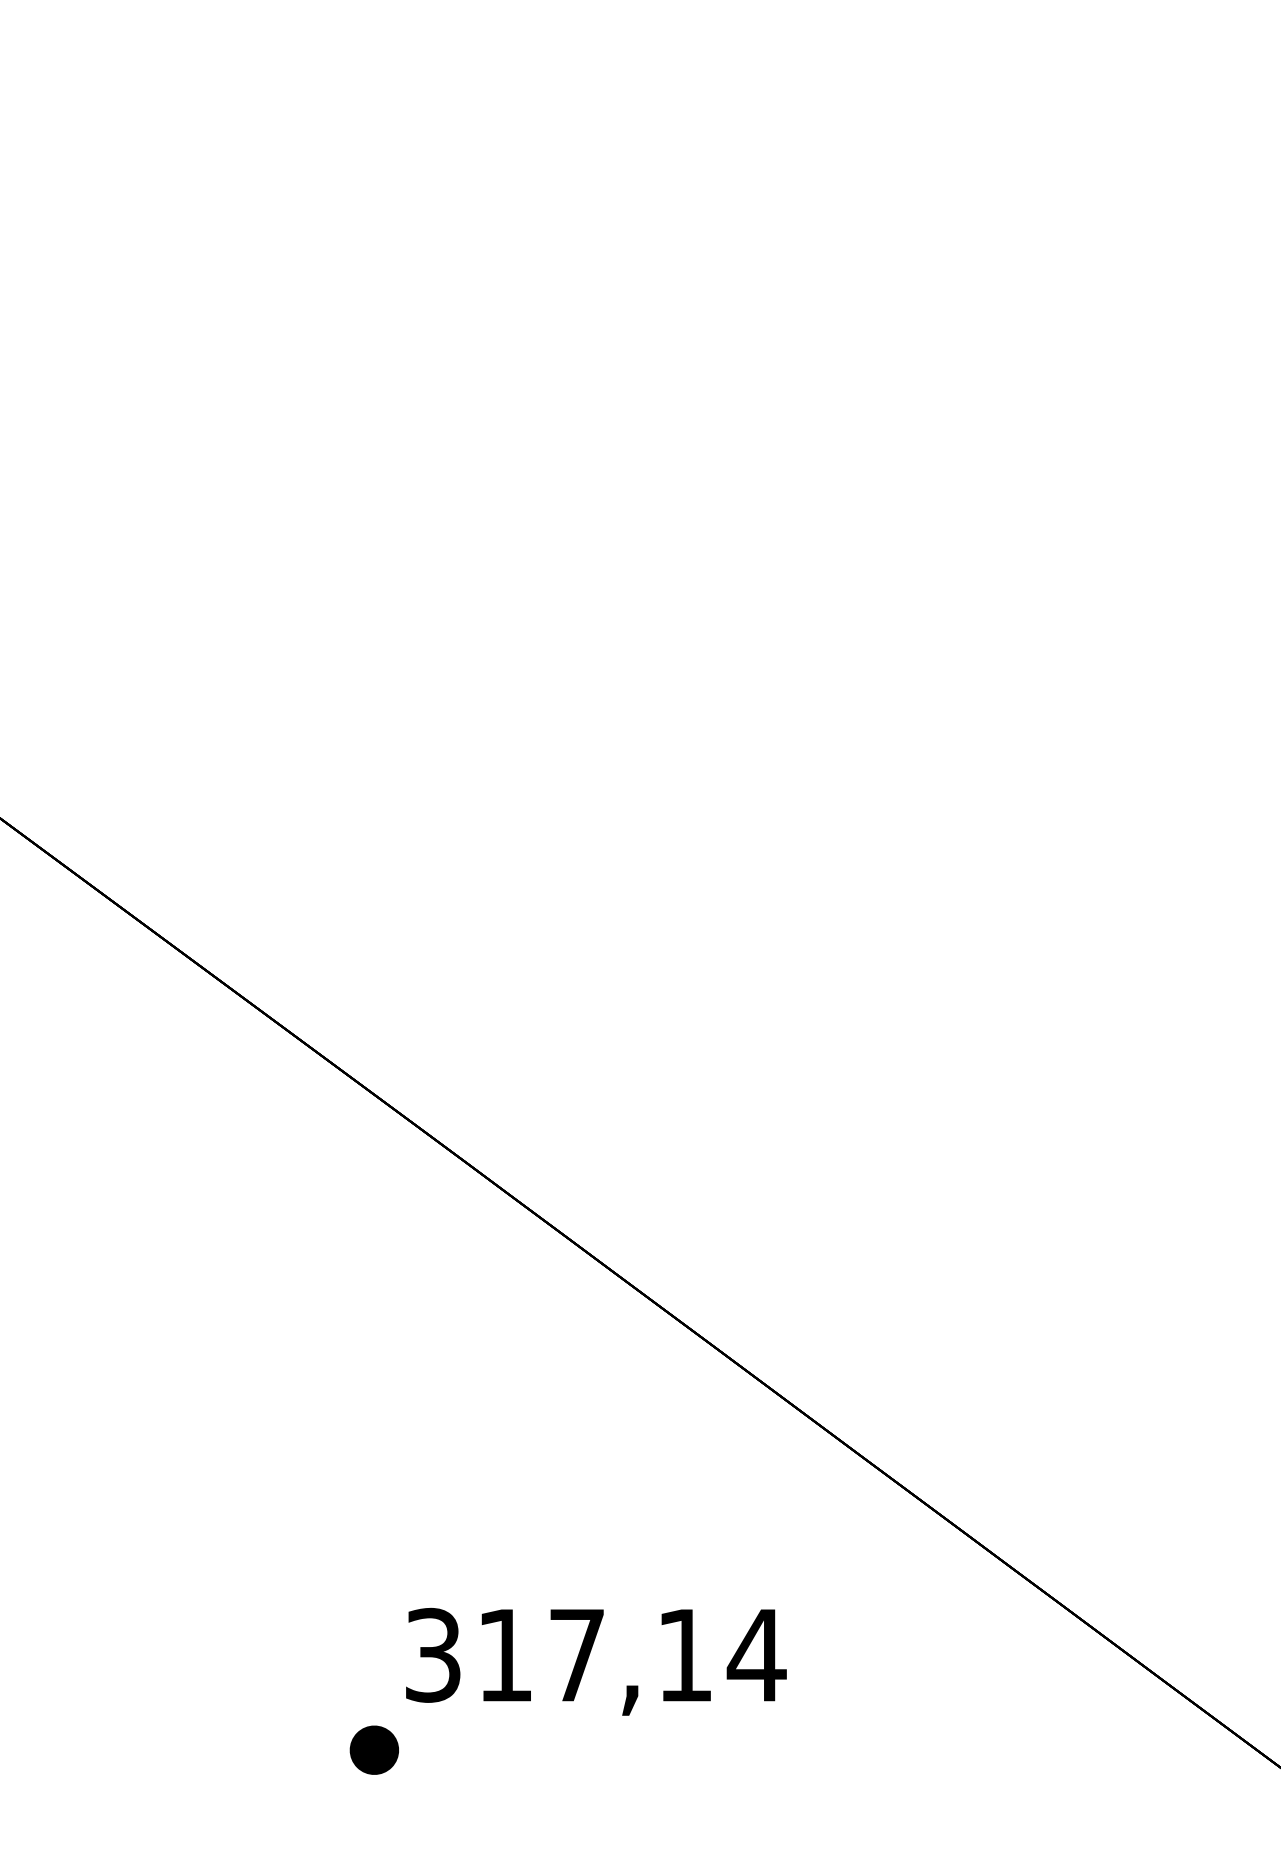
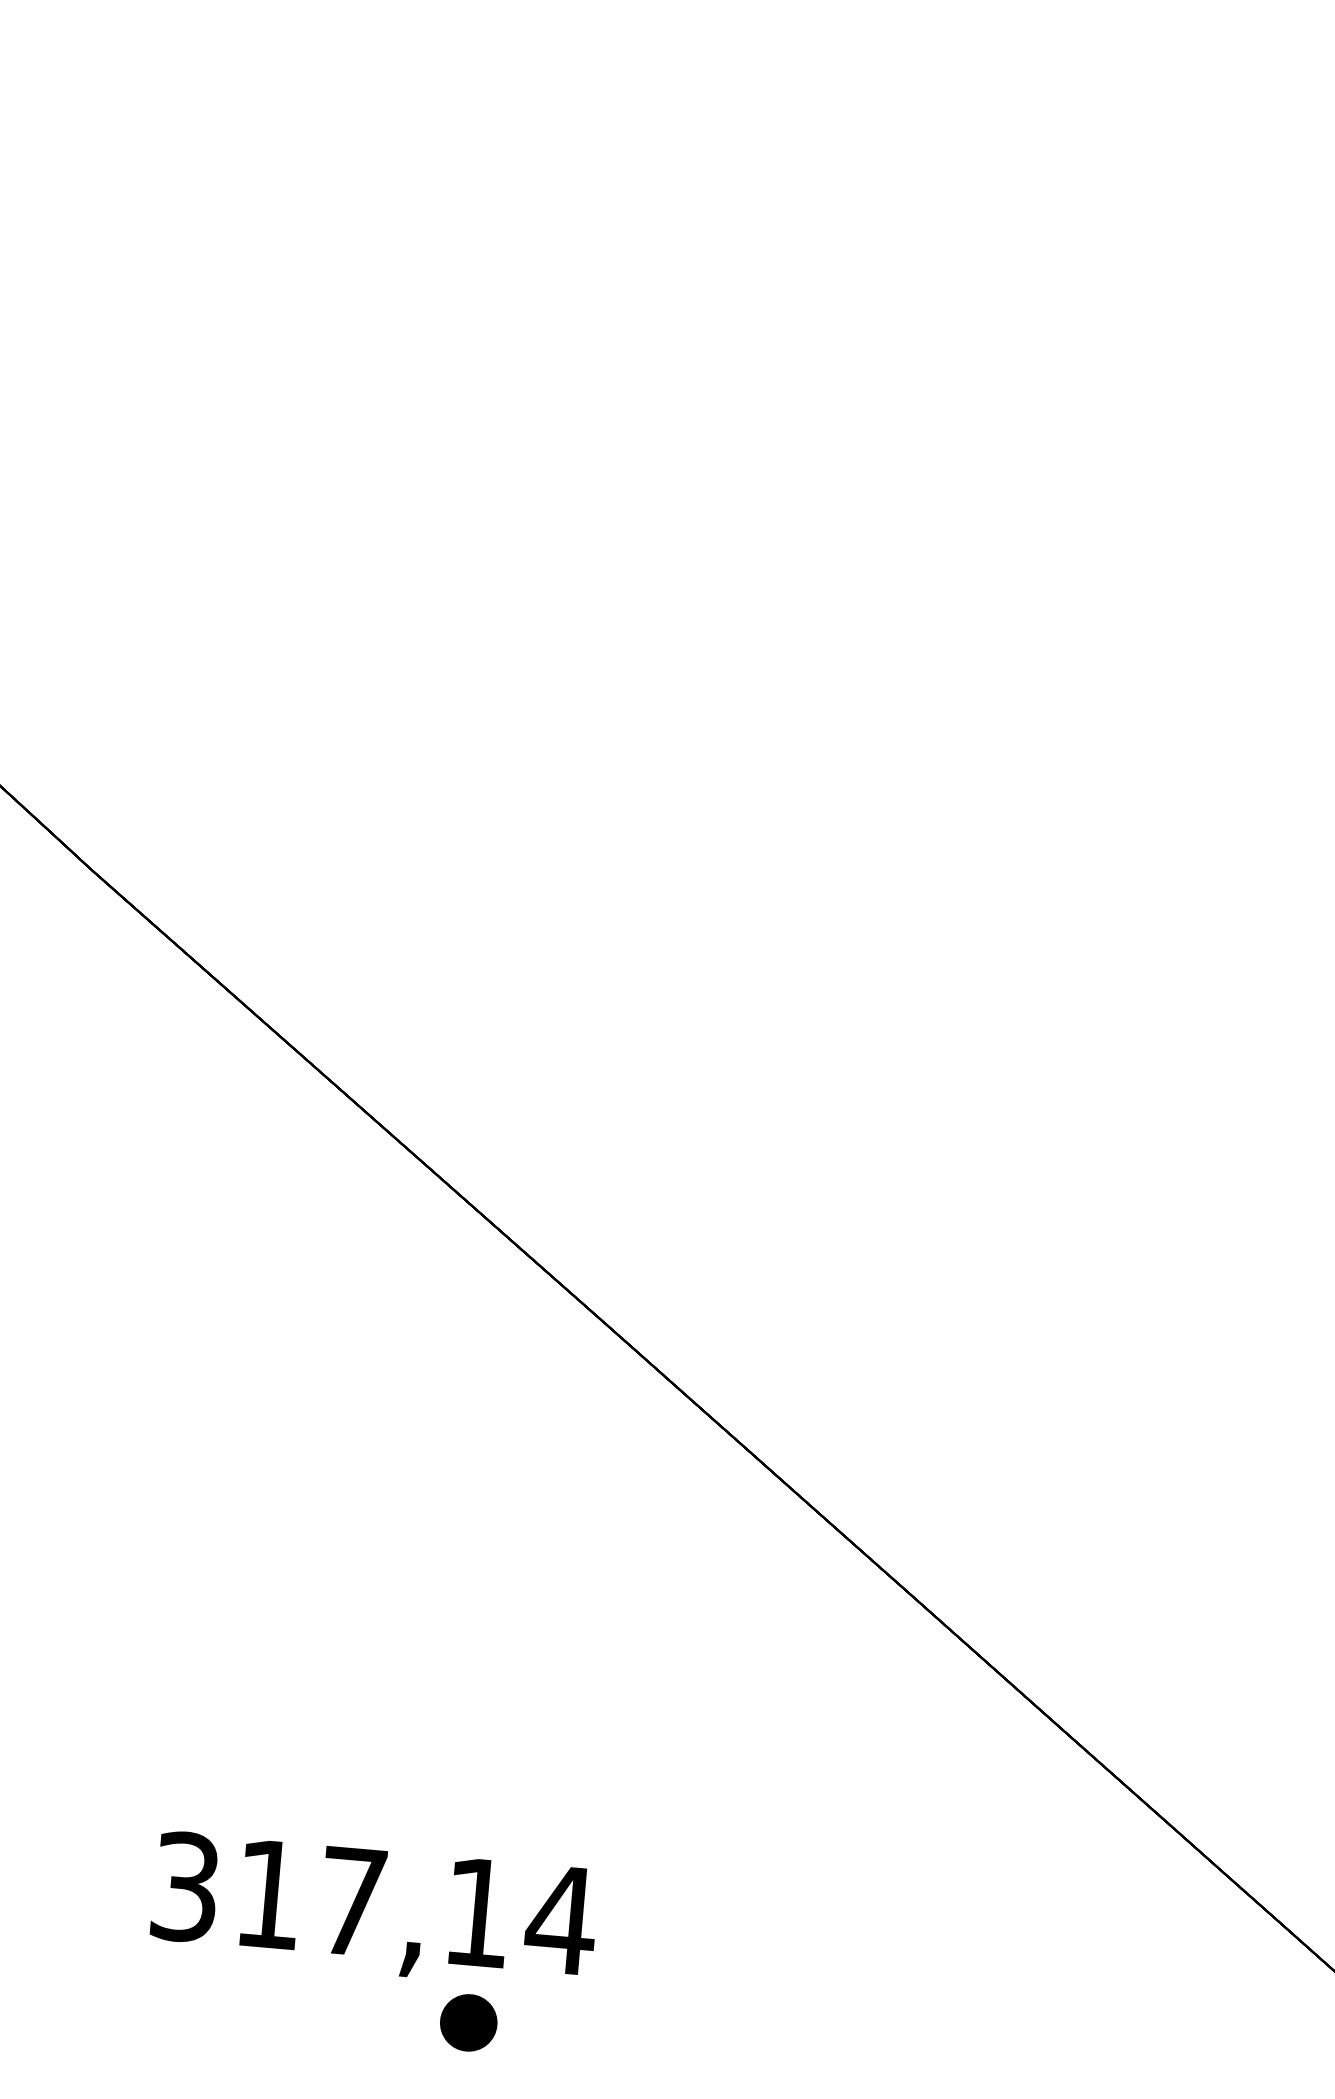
text: (596, 1661) -> (374, 1910), moved

